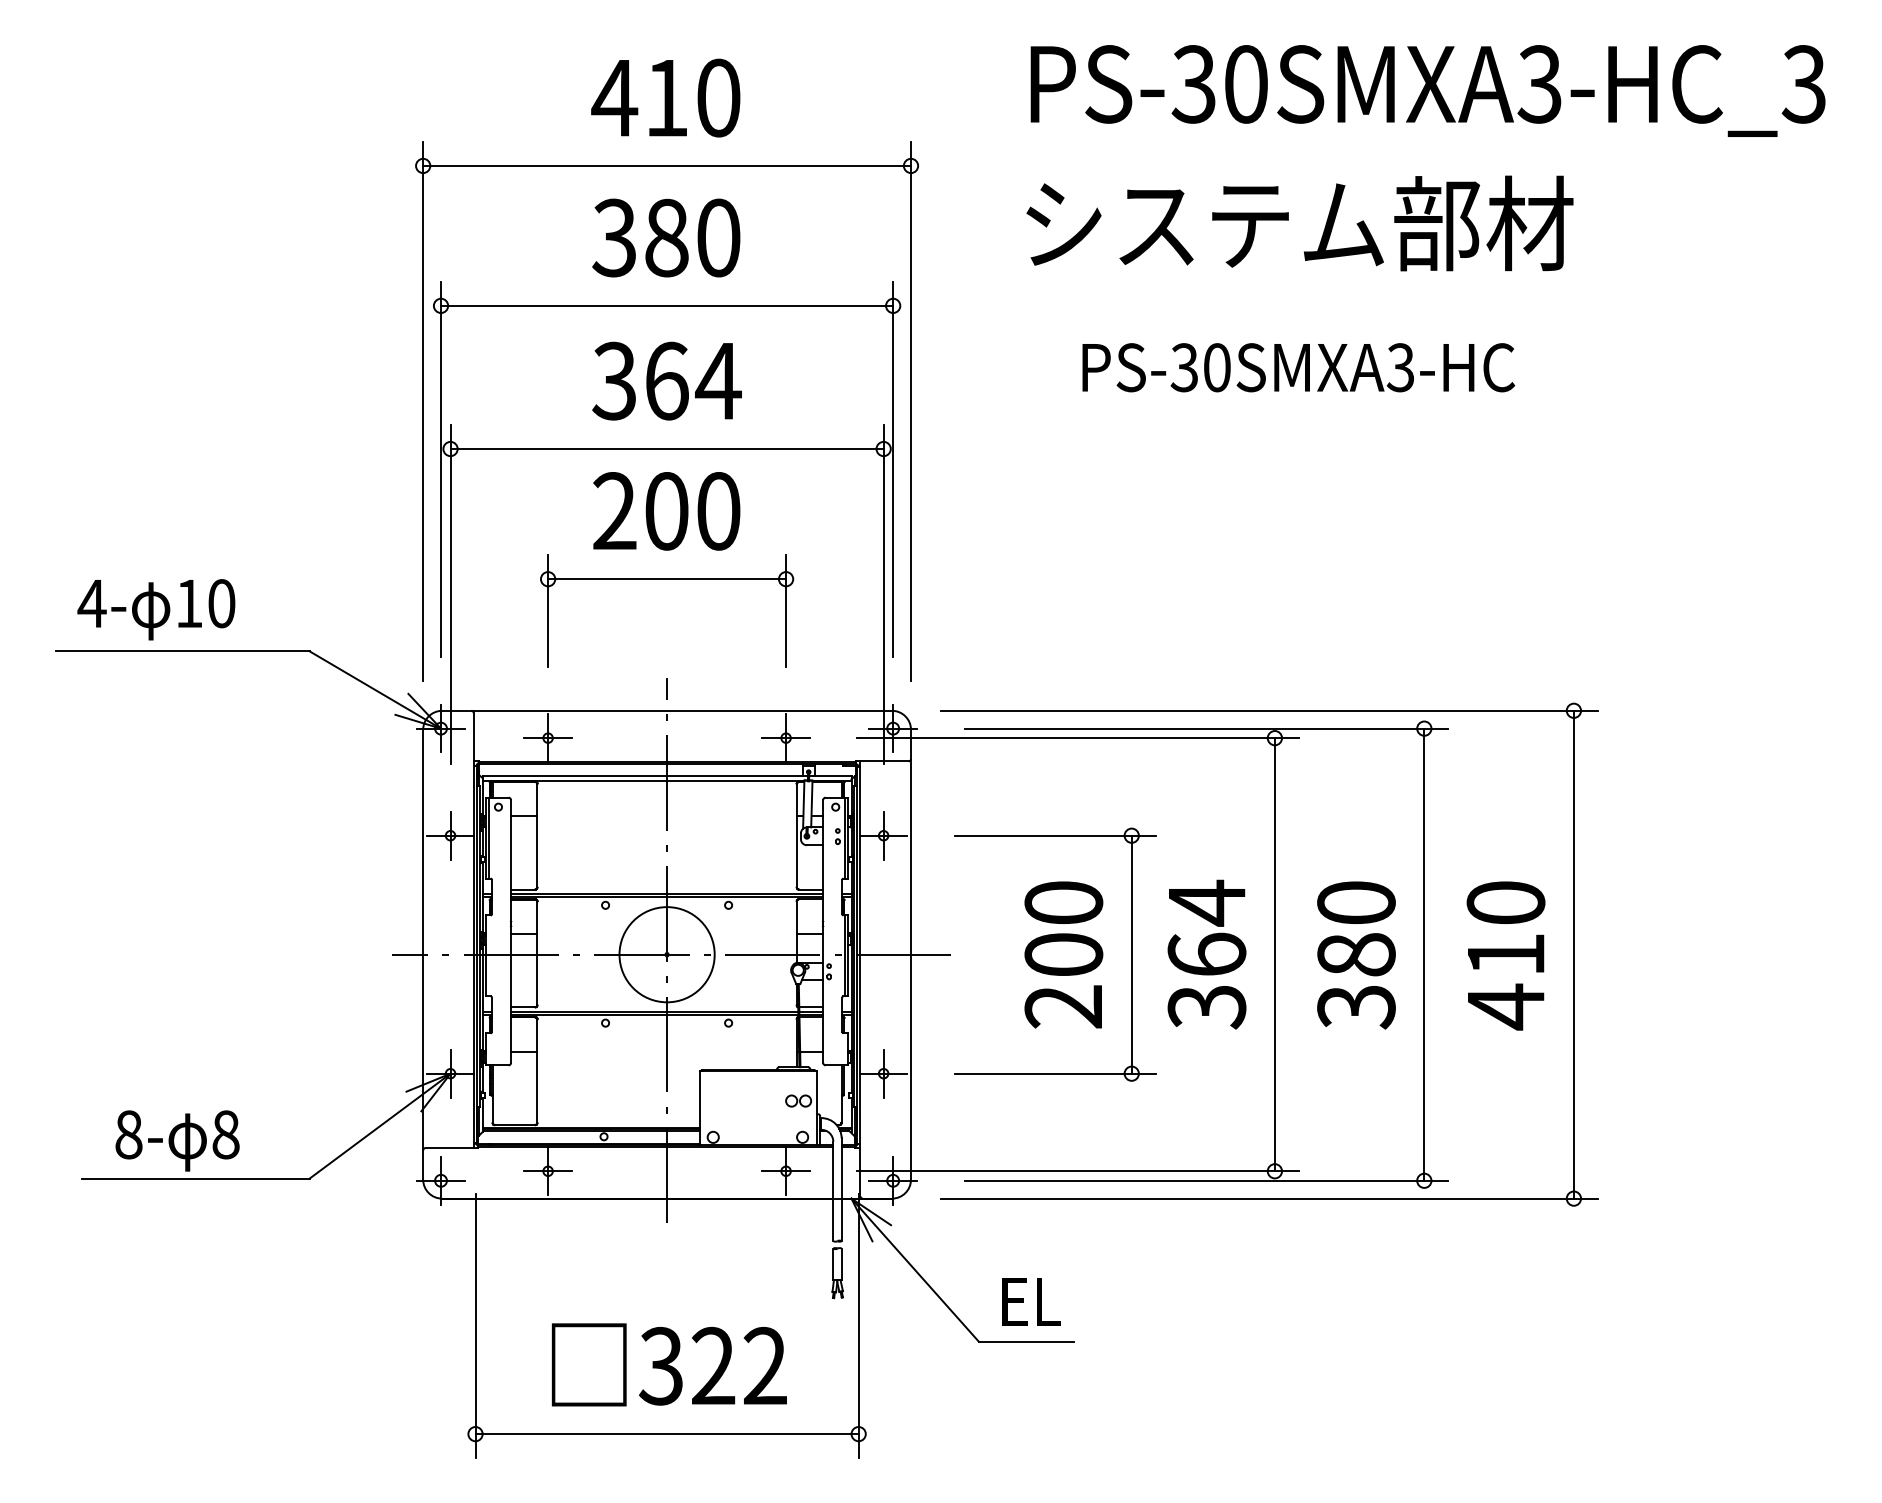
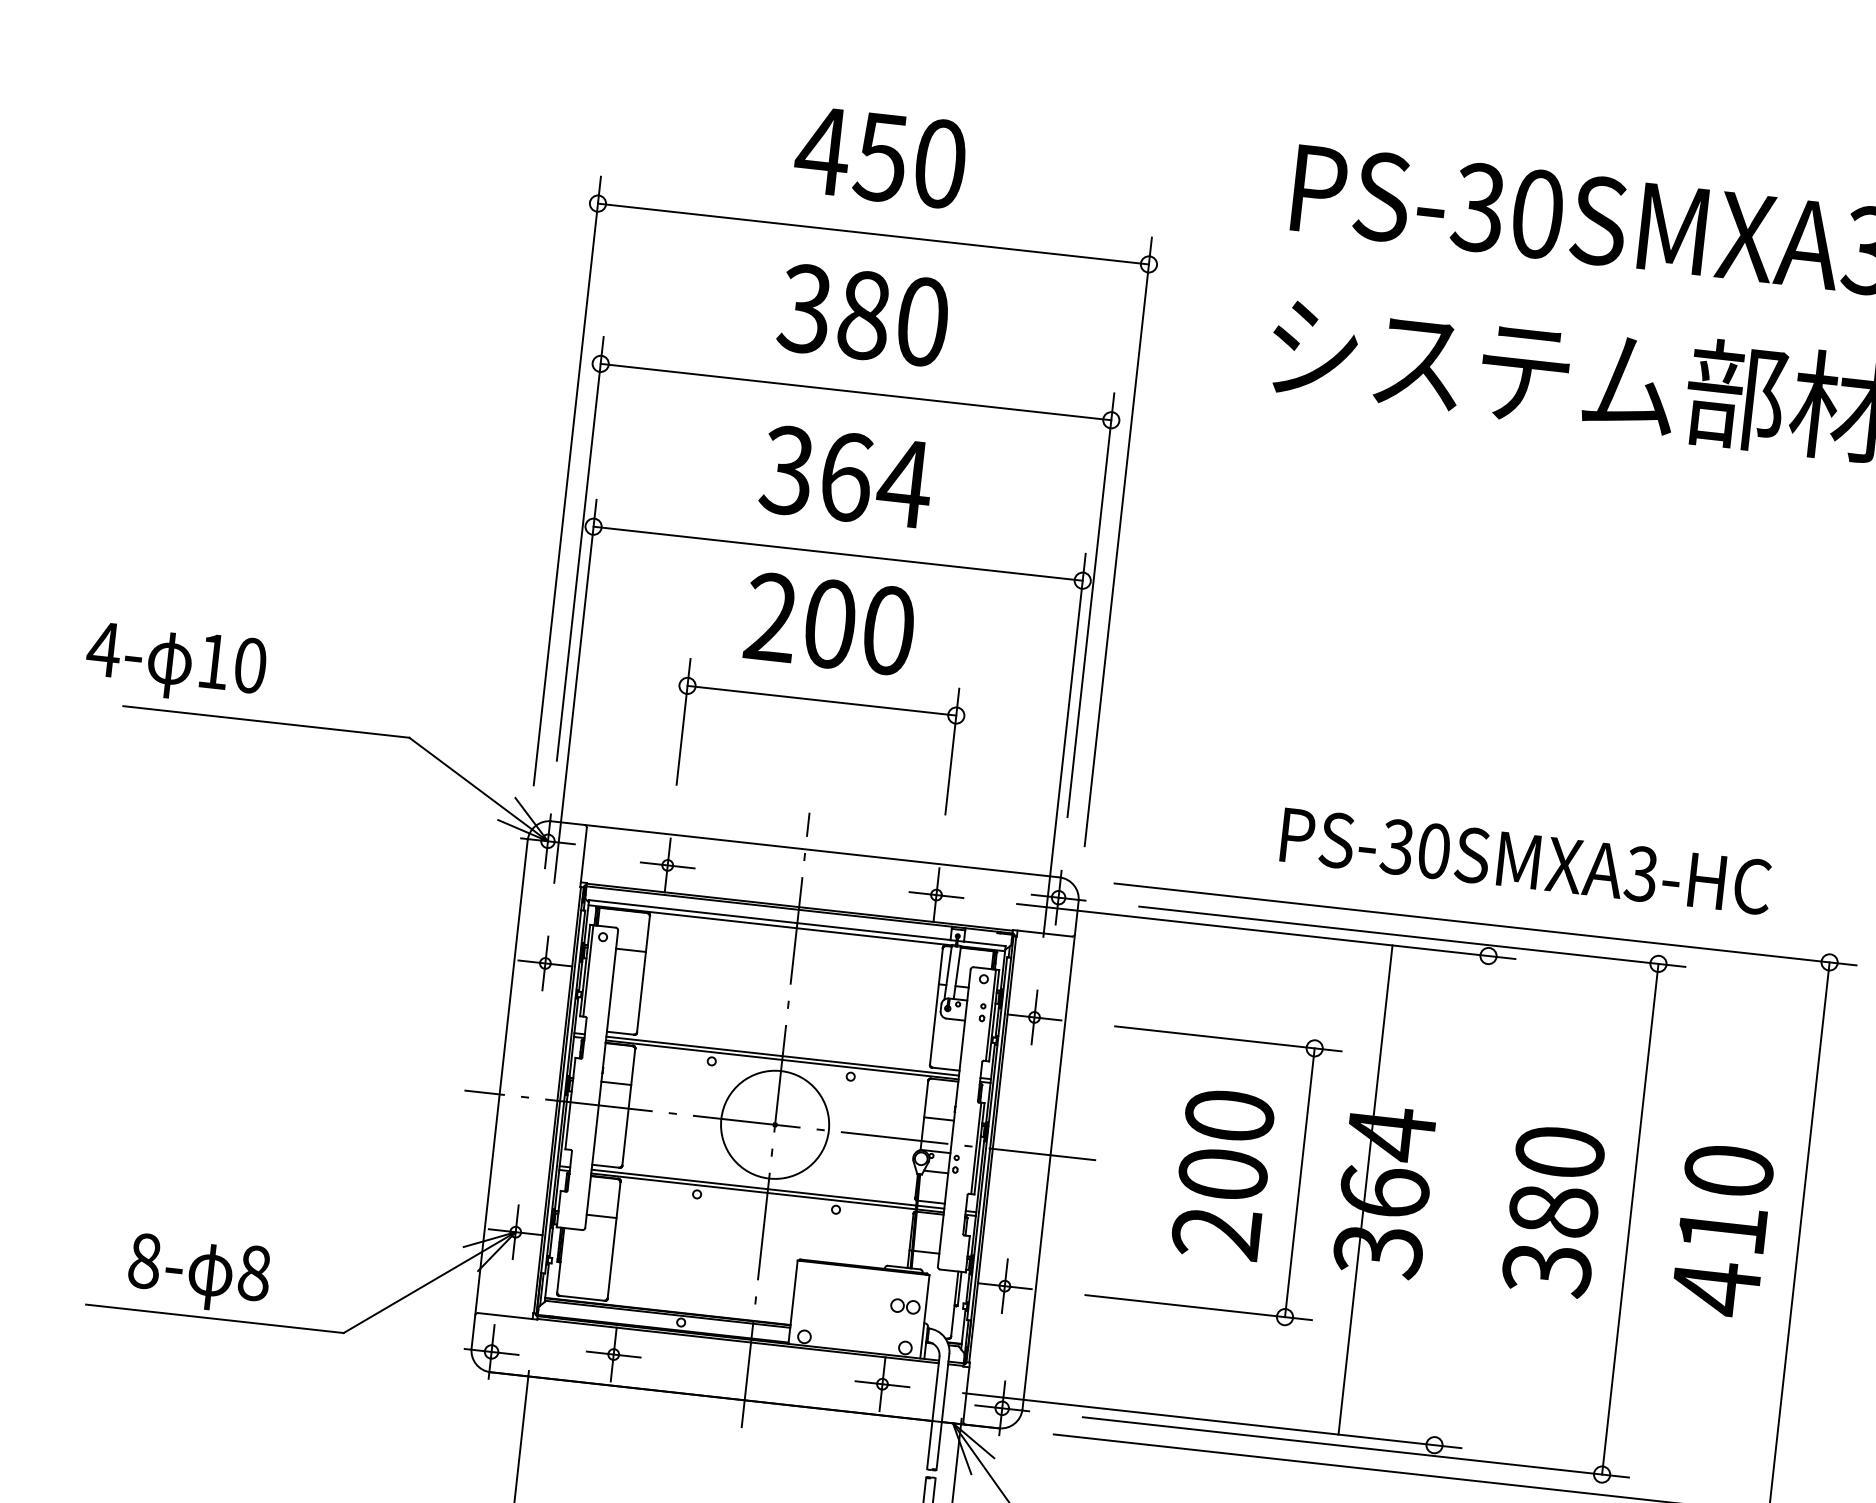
text: (665, 98) -> (880, 157), 410 -> 450
text: (1298, 367) -> (1525, 861), moved
text: (156, 609) -> (176, 664), moved
line: (1274, 954) -> (1365, 1189), moved

